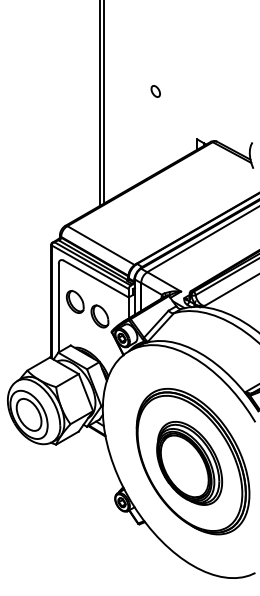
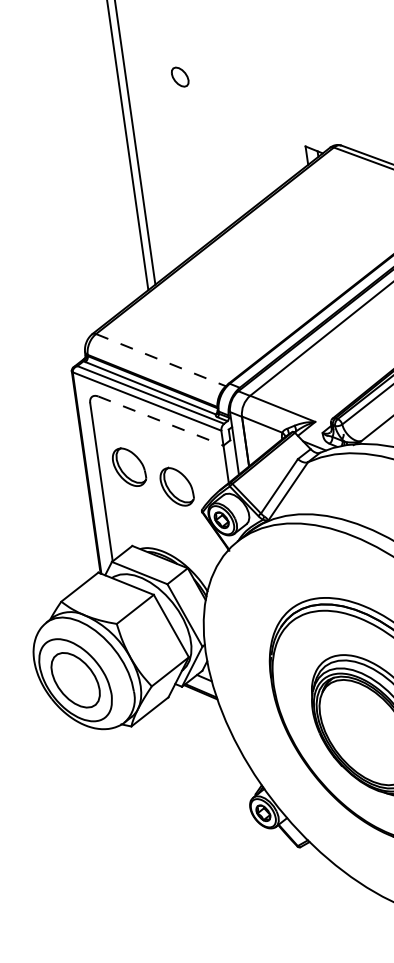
part: (155, 91) -> (179, 77), moved
line: (101, 245) -> (161, 359), solid -> dashed
line: (96, 279) -> (161, 421), solid -> dashed

